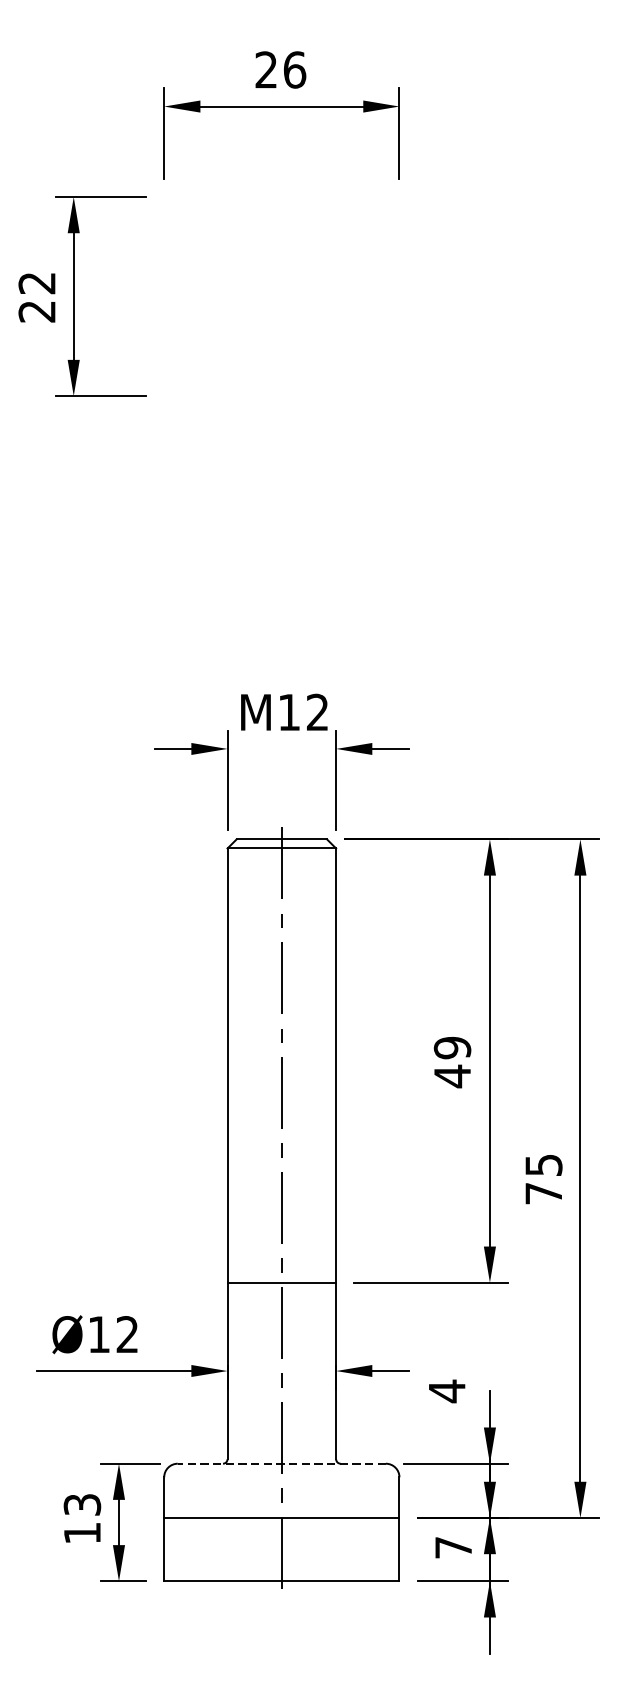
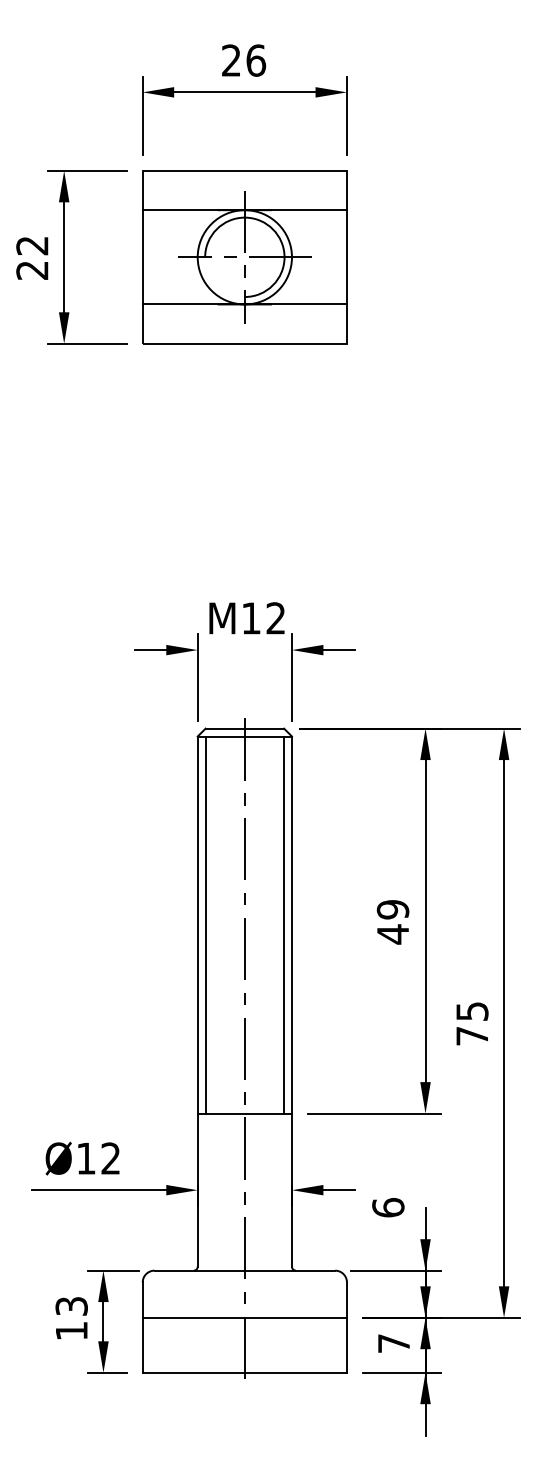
part: (281, 296) -> (244, 257), added
line: (236, 1065) -> (205, 924), added
line: (326, 1065) -> (283, 924), added
text: (447, 1390) -> (388, 1207), 4 -> 6
line: (281, 1463) -> (244, 1270), dashed -> solid

